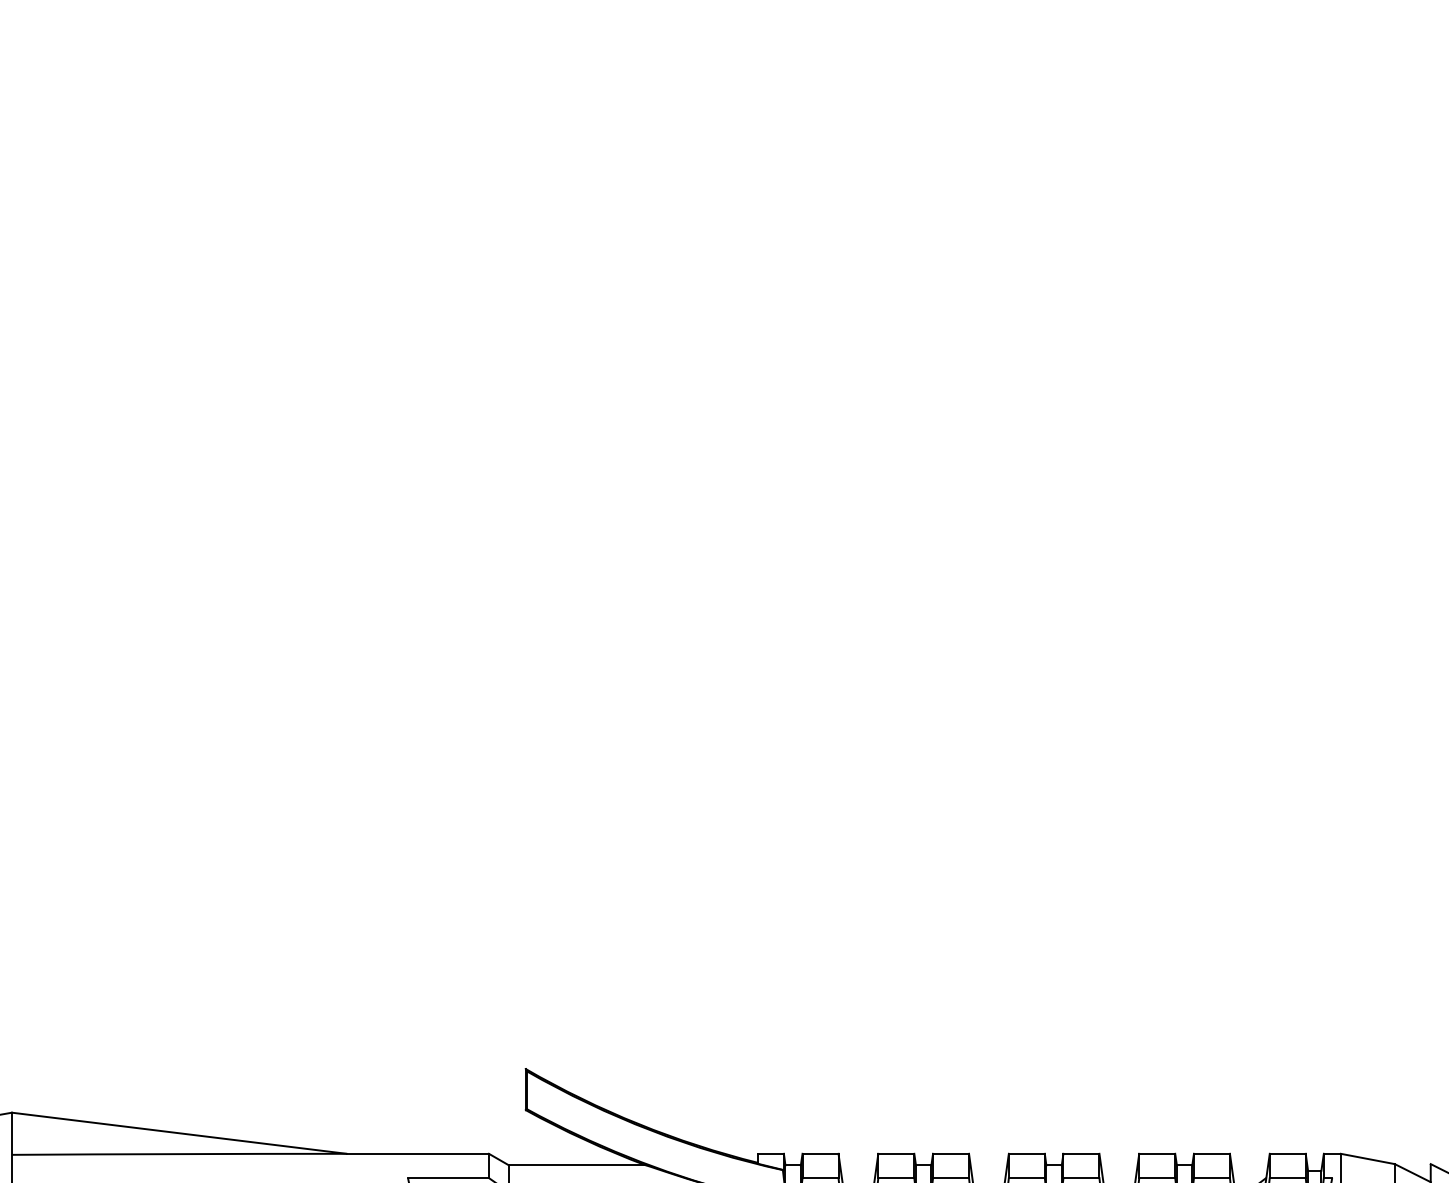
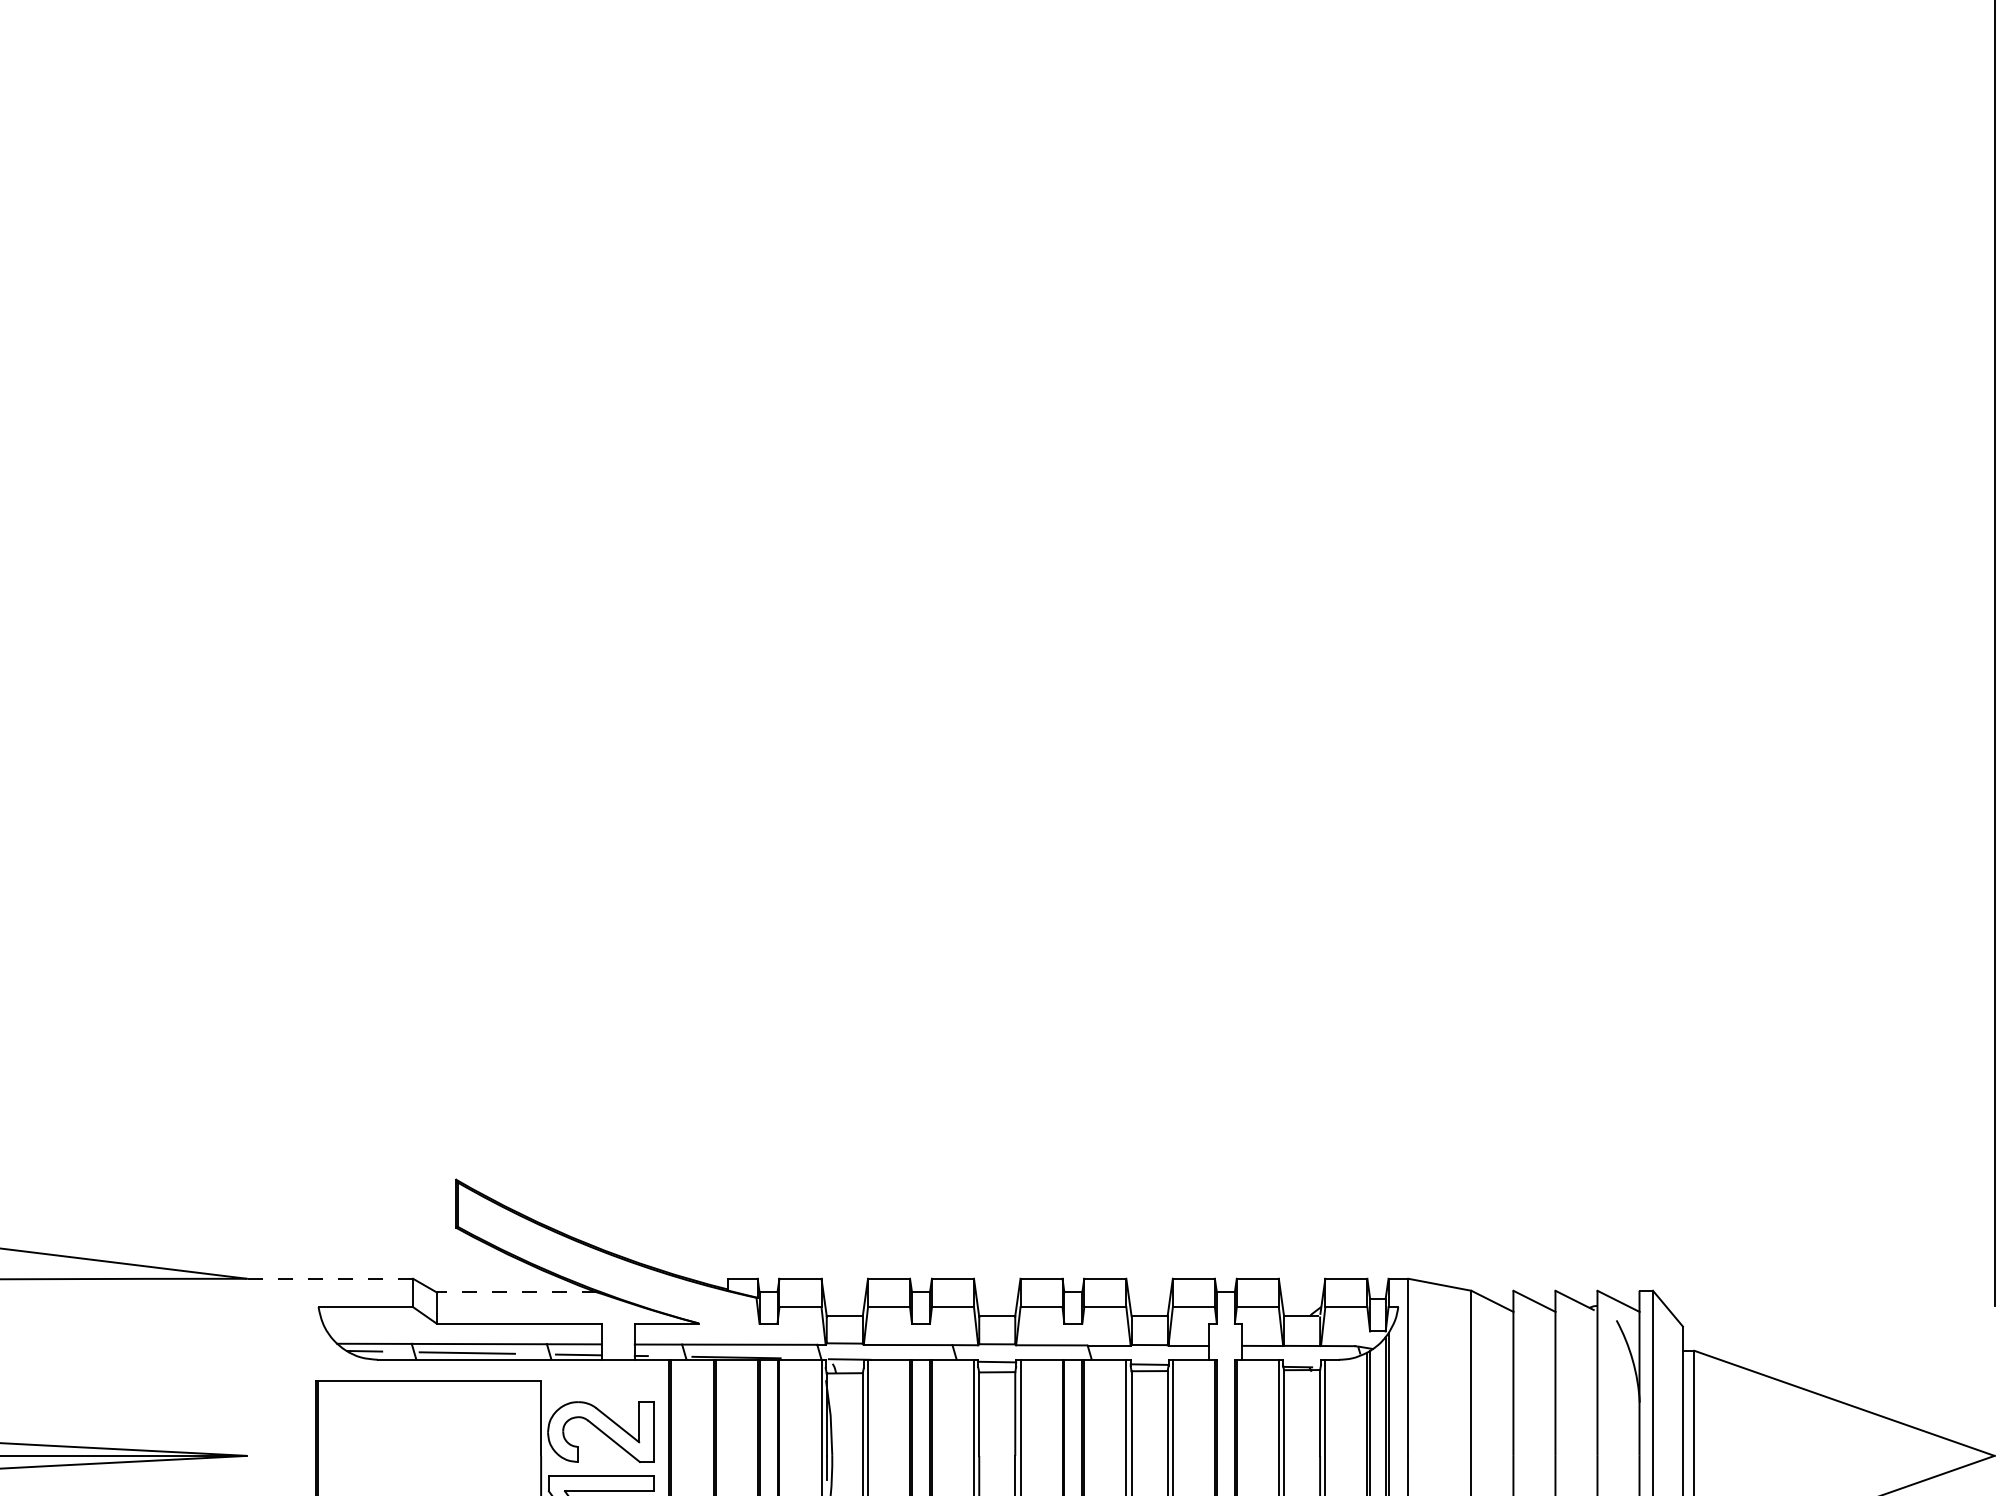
line: (417, 1153) -> (329, 1278), solid -> dashed
line: (577, 1165) -> (516, 1292), solid -> dashed

